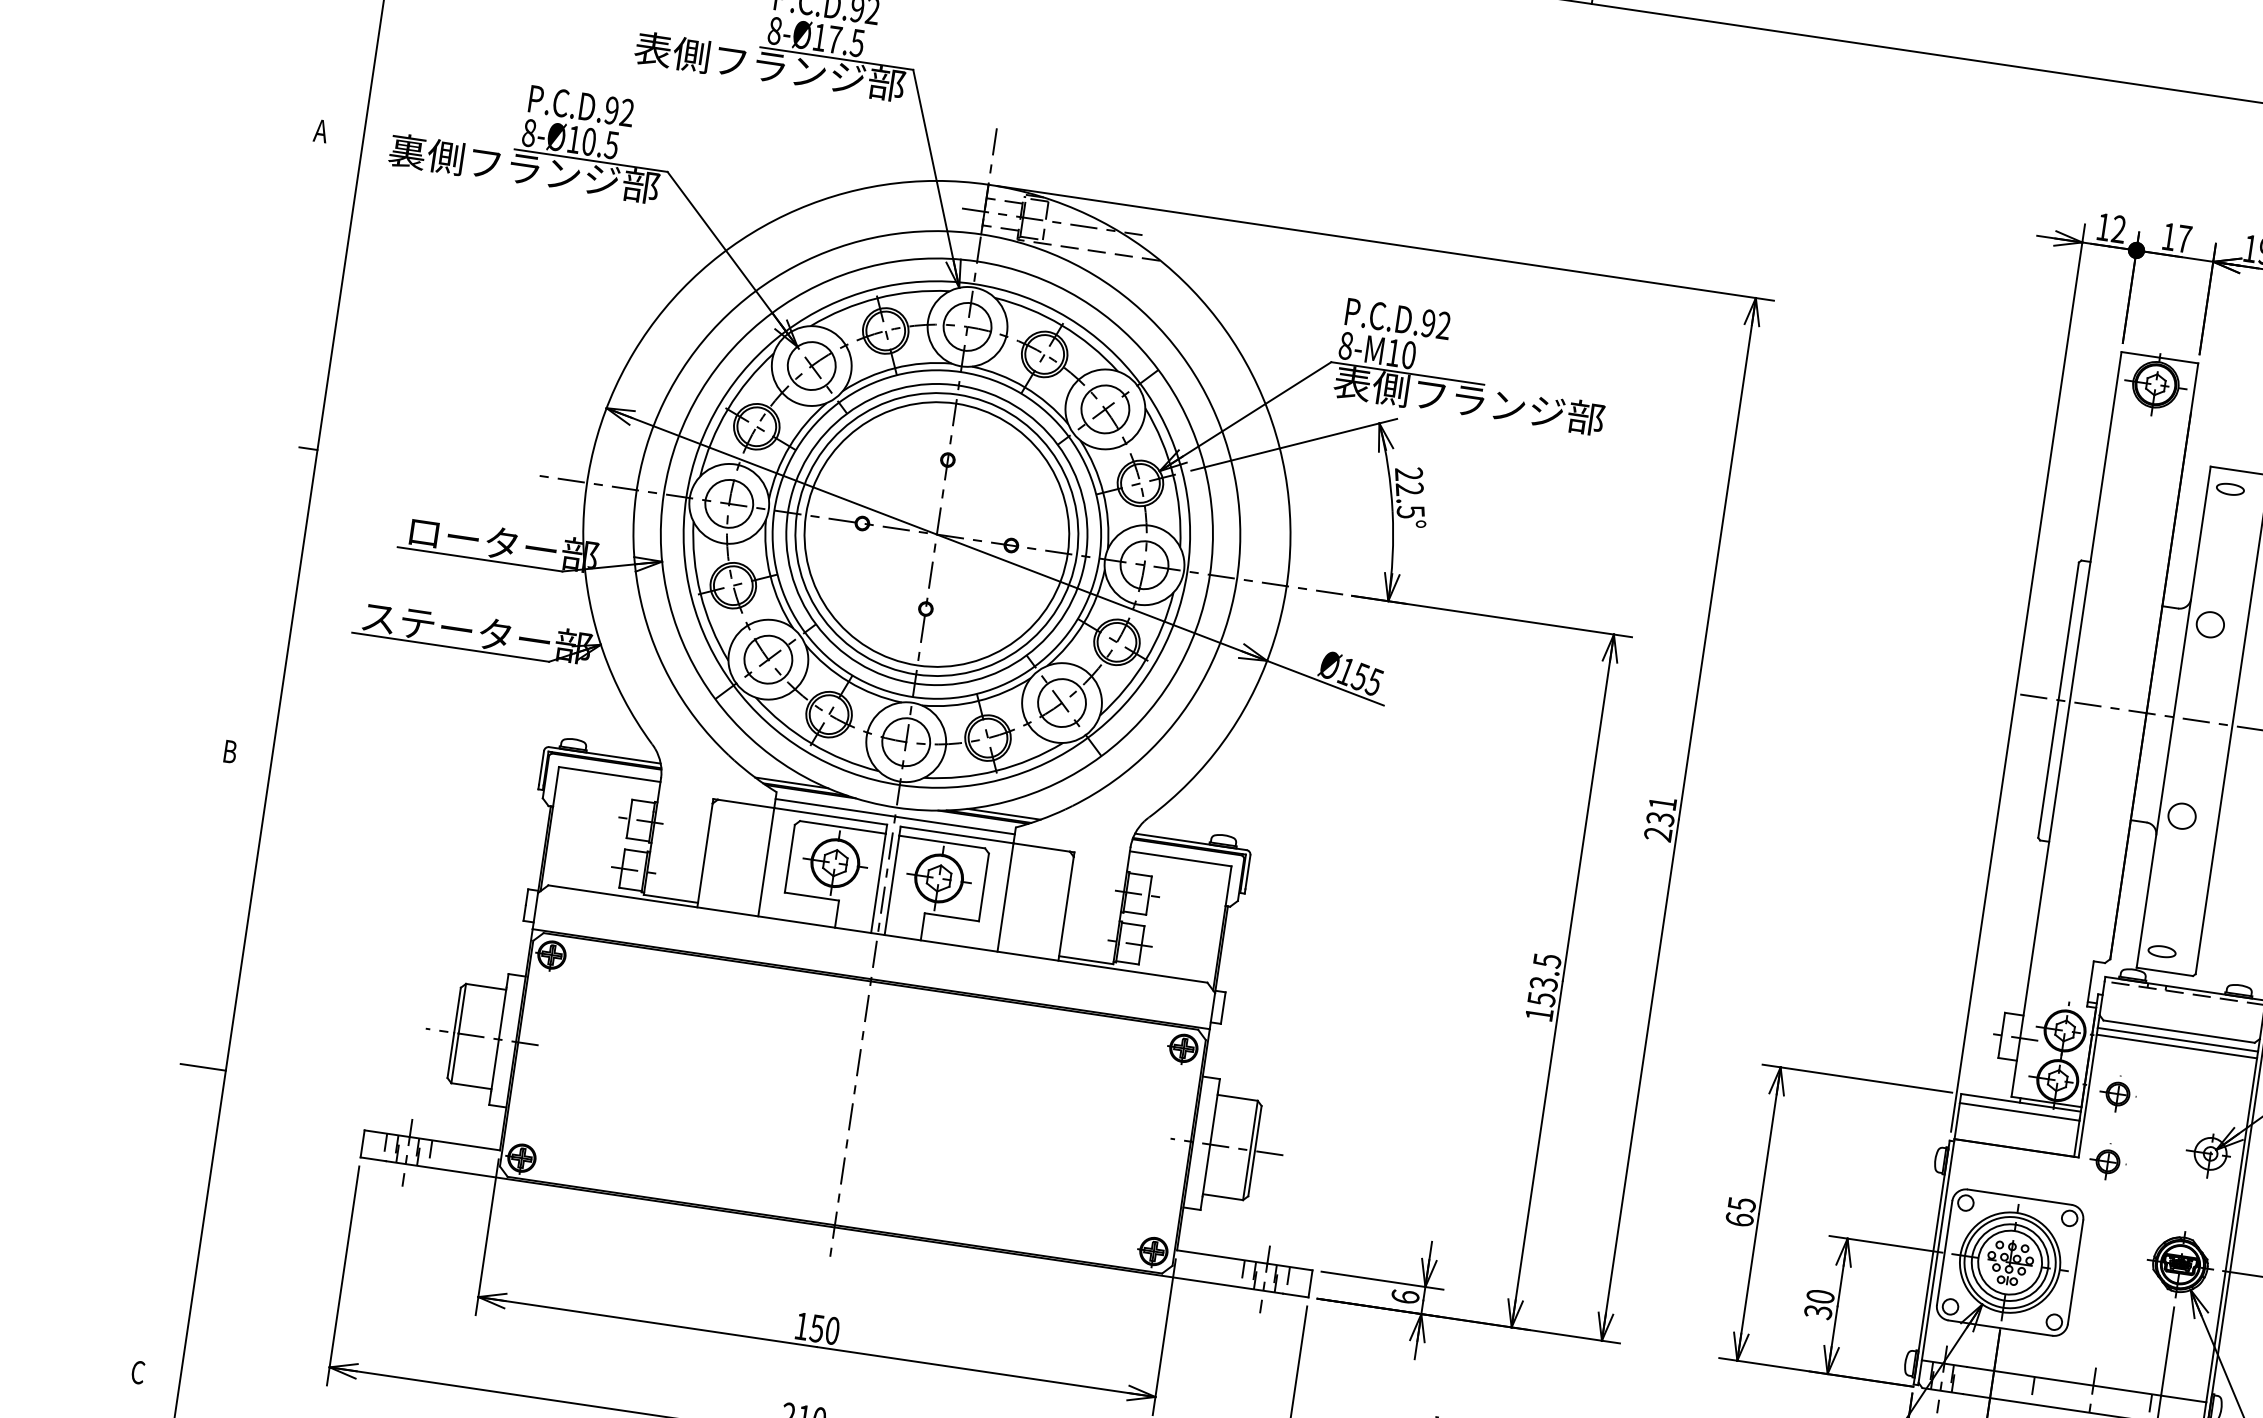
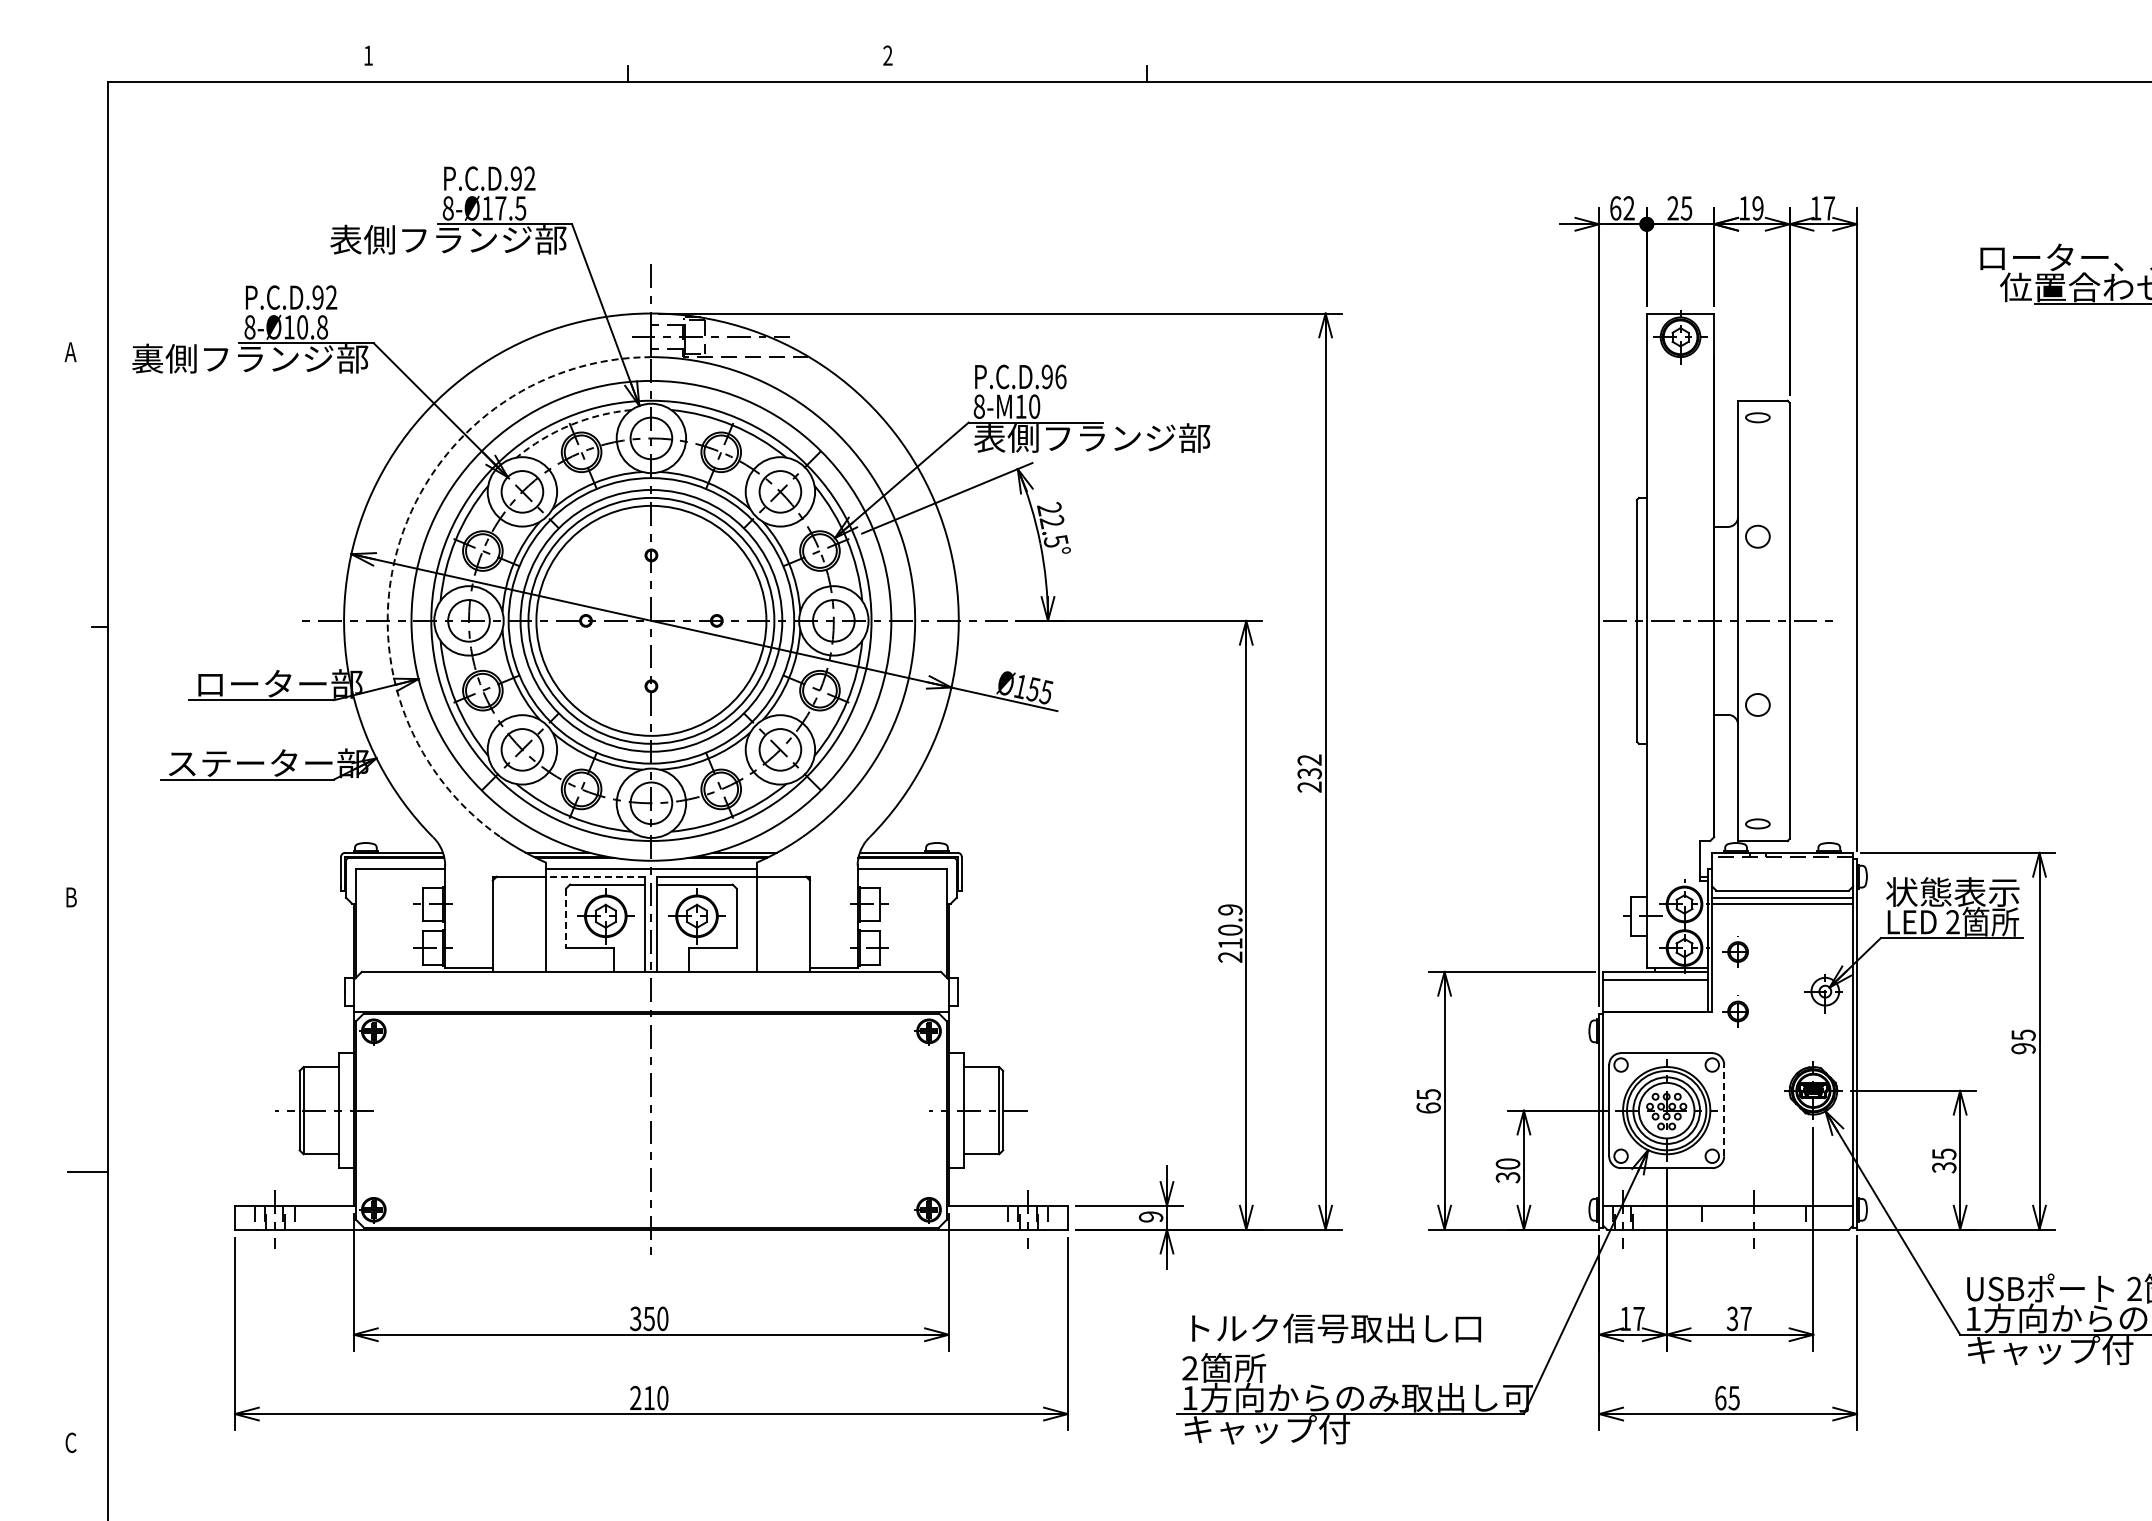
text: (611, 145) -> (322, 327), 8-Ø10.5 -> 8-Ø10.8
text: (2103, 227) -> (1615, 208), 12 -> 62
text: (2176, 237) -> (1679, 208), 17 -> 25
arc: (877, 298) -> (570, 425), solid -> dashed
text: (1443, 325) -> (1060, 376), P.C.D.92 -> P.C.D.96
arc: (663, 401) -> (399, 541), solid -> dashed
text: (1662, 802) -> (1309, 759), 231 -> 232
line: (830, 816) -> (595, 876), solid -> dashed
line: (790, 859) -> (566, 918), solid -> dashed
text: (1543, 987) -> (1230, 933), 153.5 -> 210.9
line: (2075, 1272) -> (1724, 1110), solid -> dashed
text: (1404, 1296) -> (1150, 1216), 6 -> 9
text: (801, 1325) -> (635, 1318), 150 -> 350

